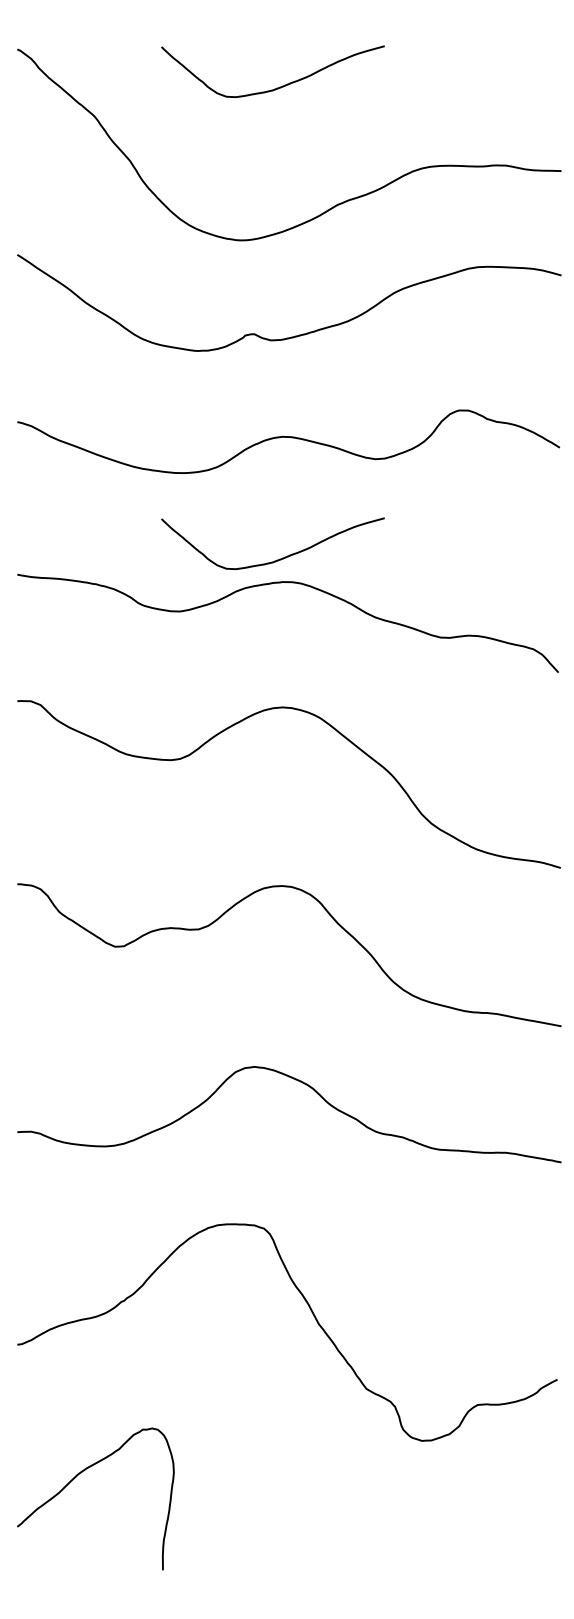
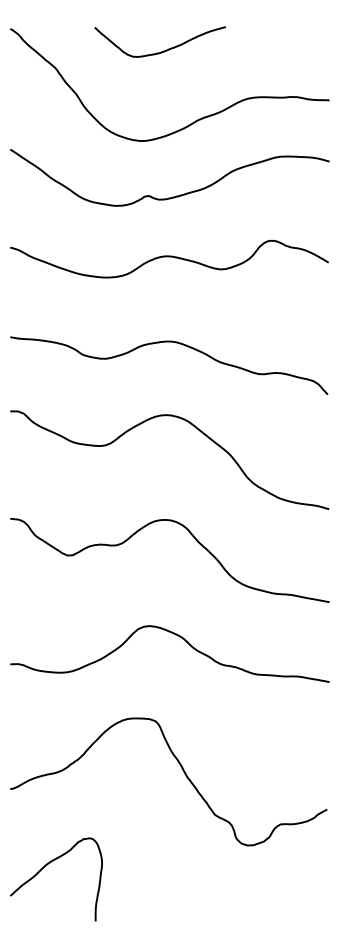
curve: (278, 558) -> (163, 327), removed

